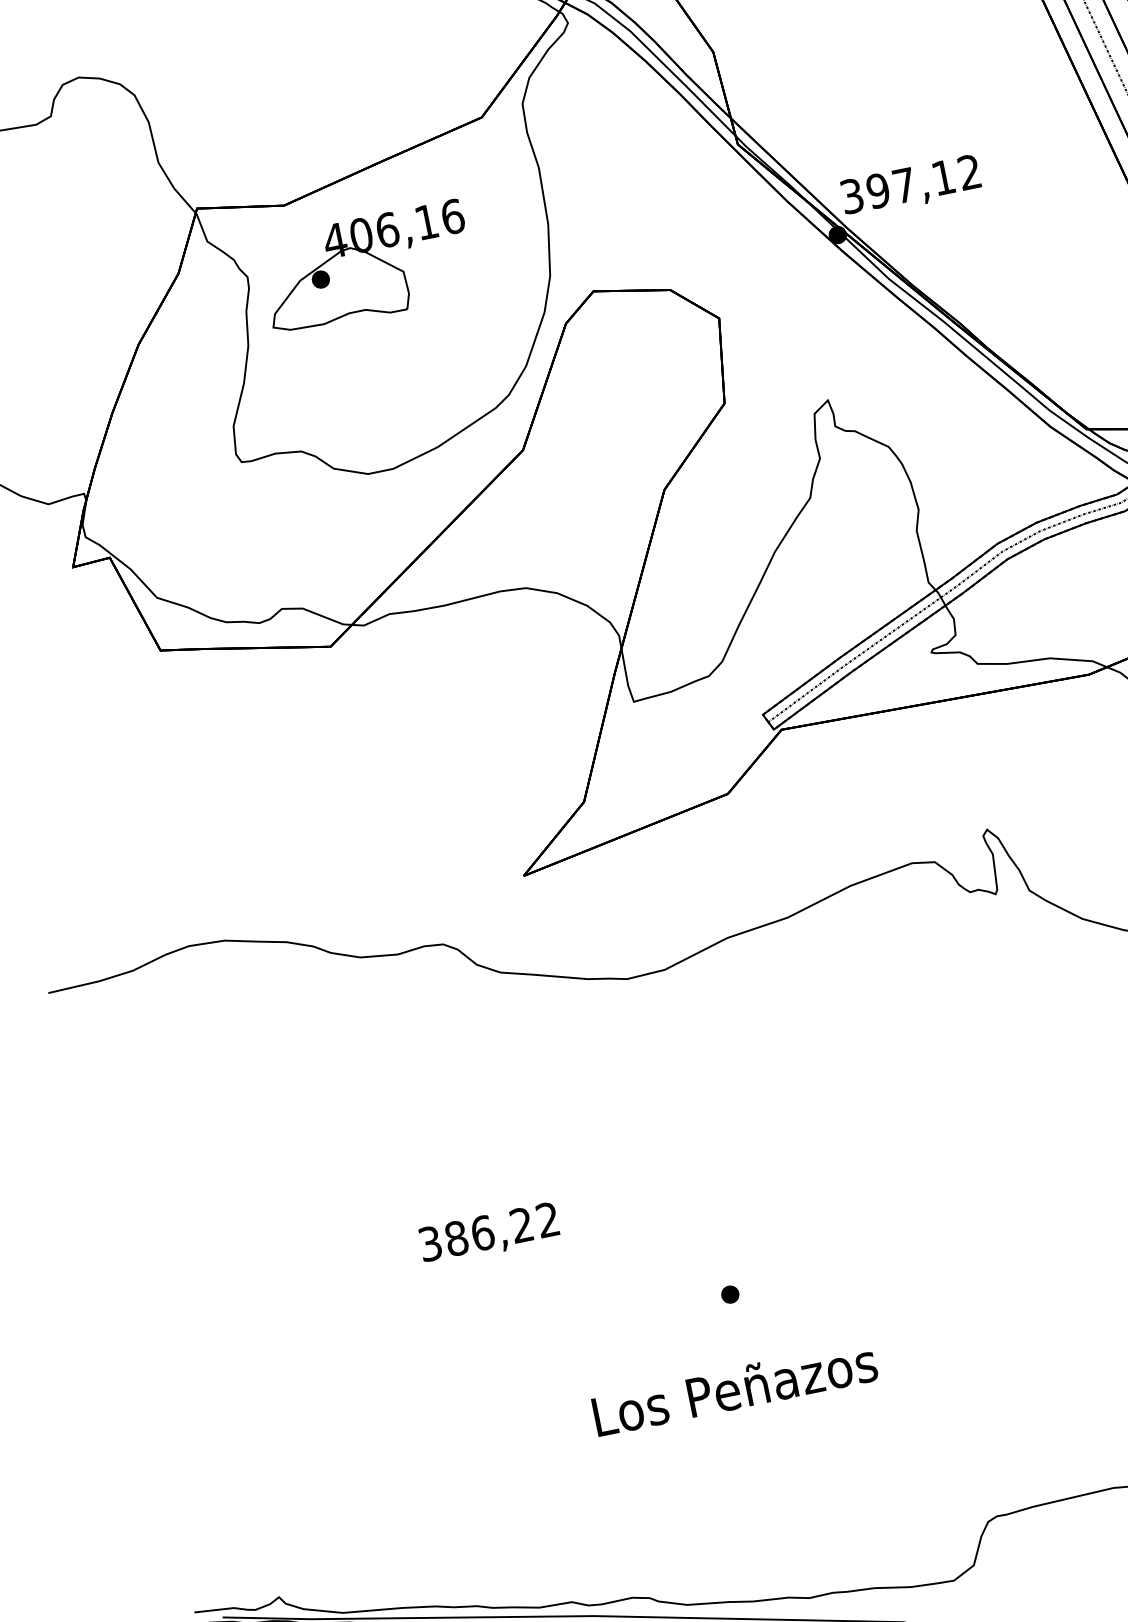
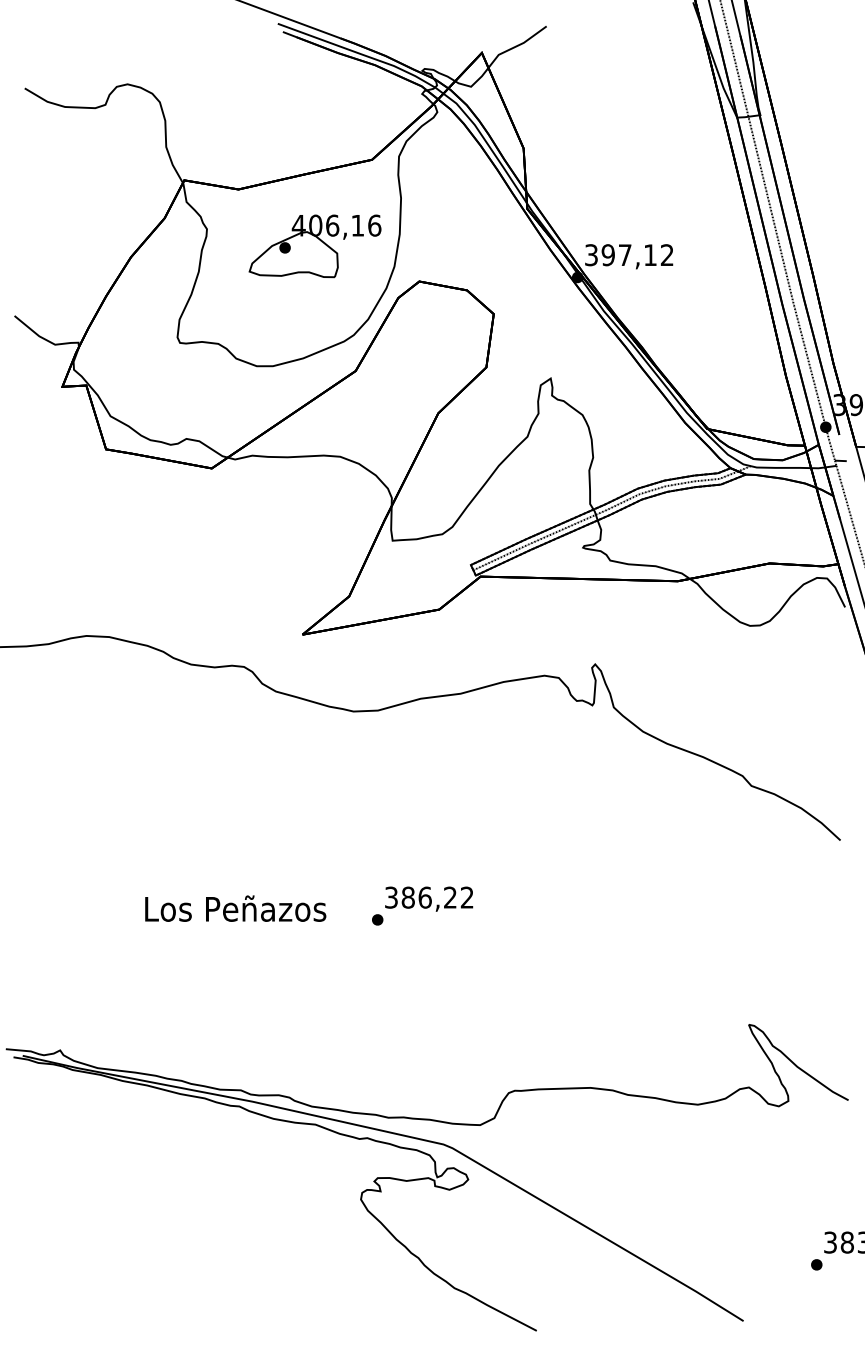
part: (366, 268) -> (314, 246), moved
text: (489, 1233) -> (429, 898), moved
text: (734, 1388) -> (235, 908), moved

